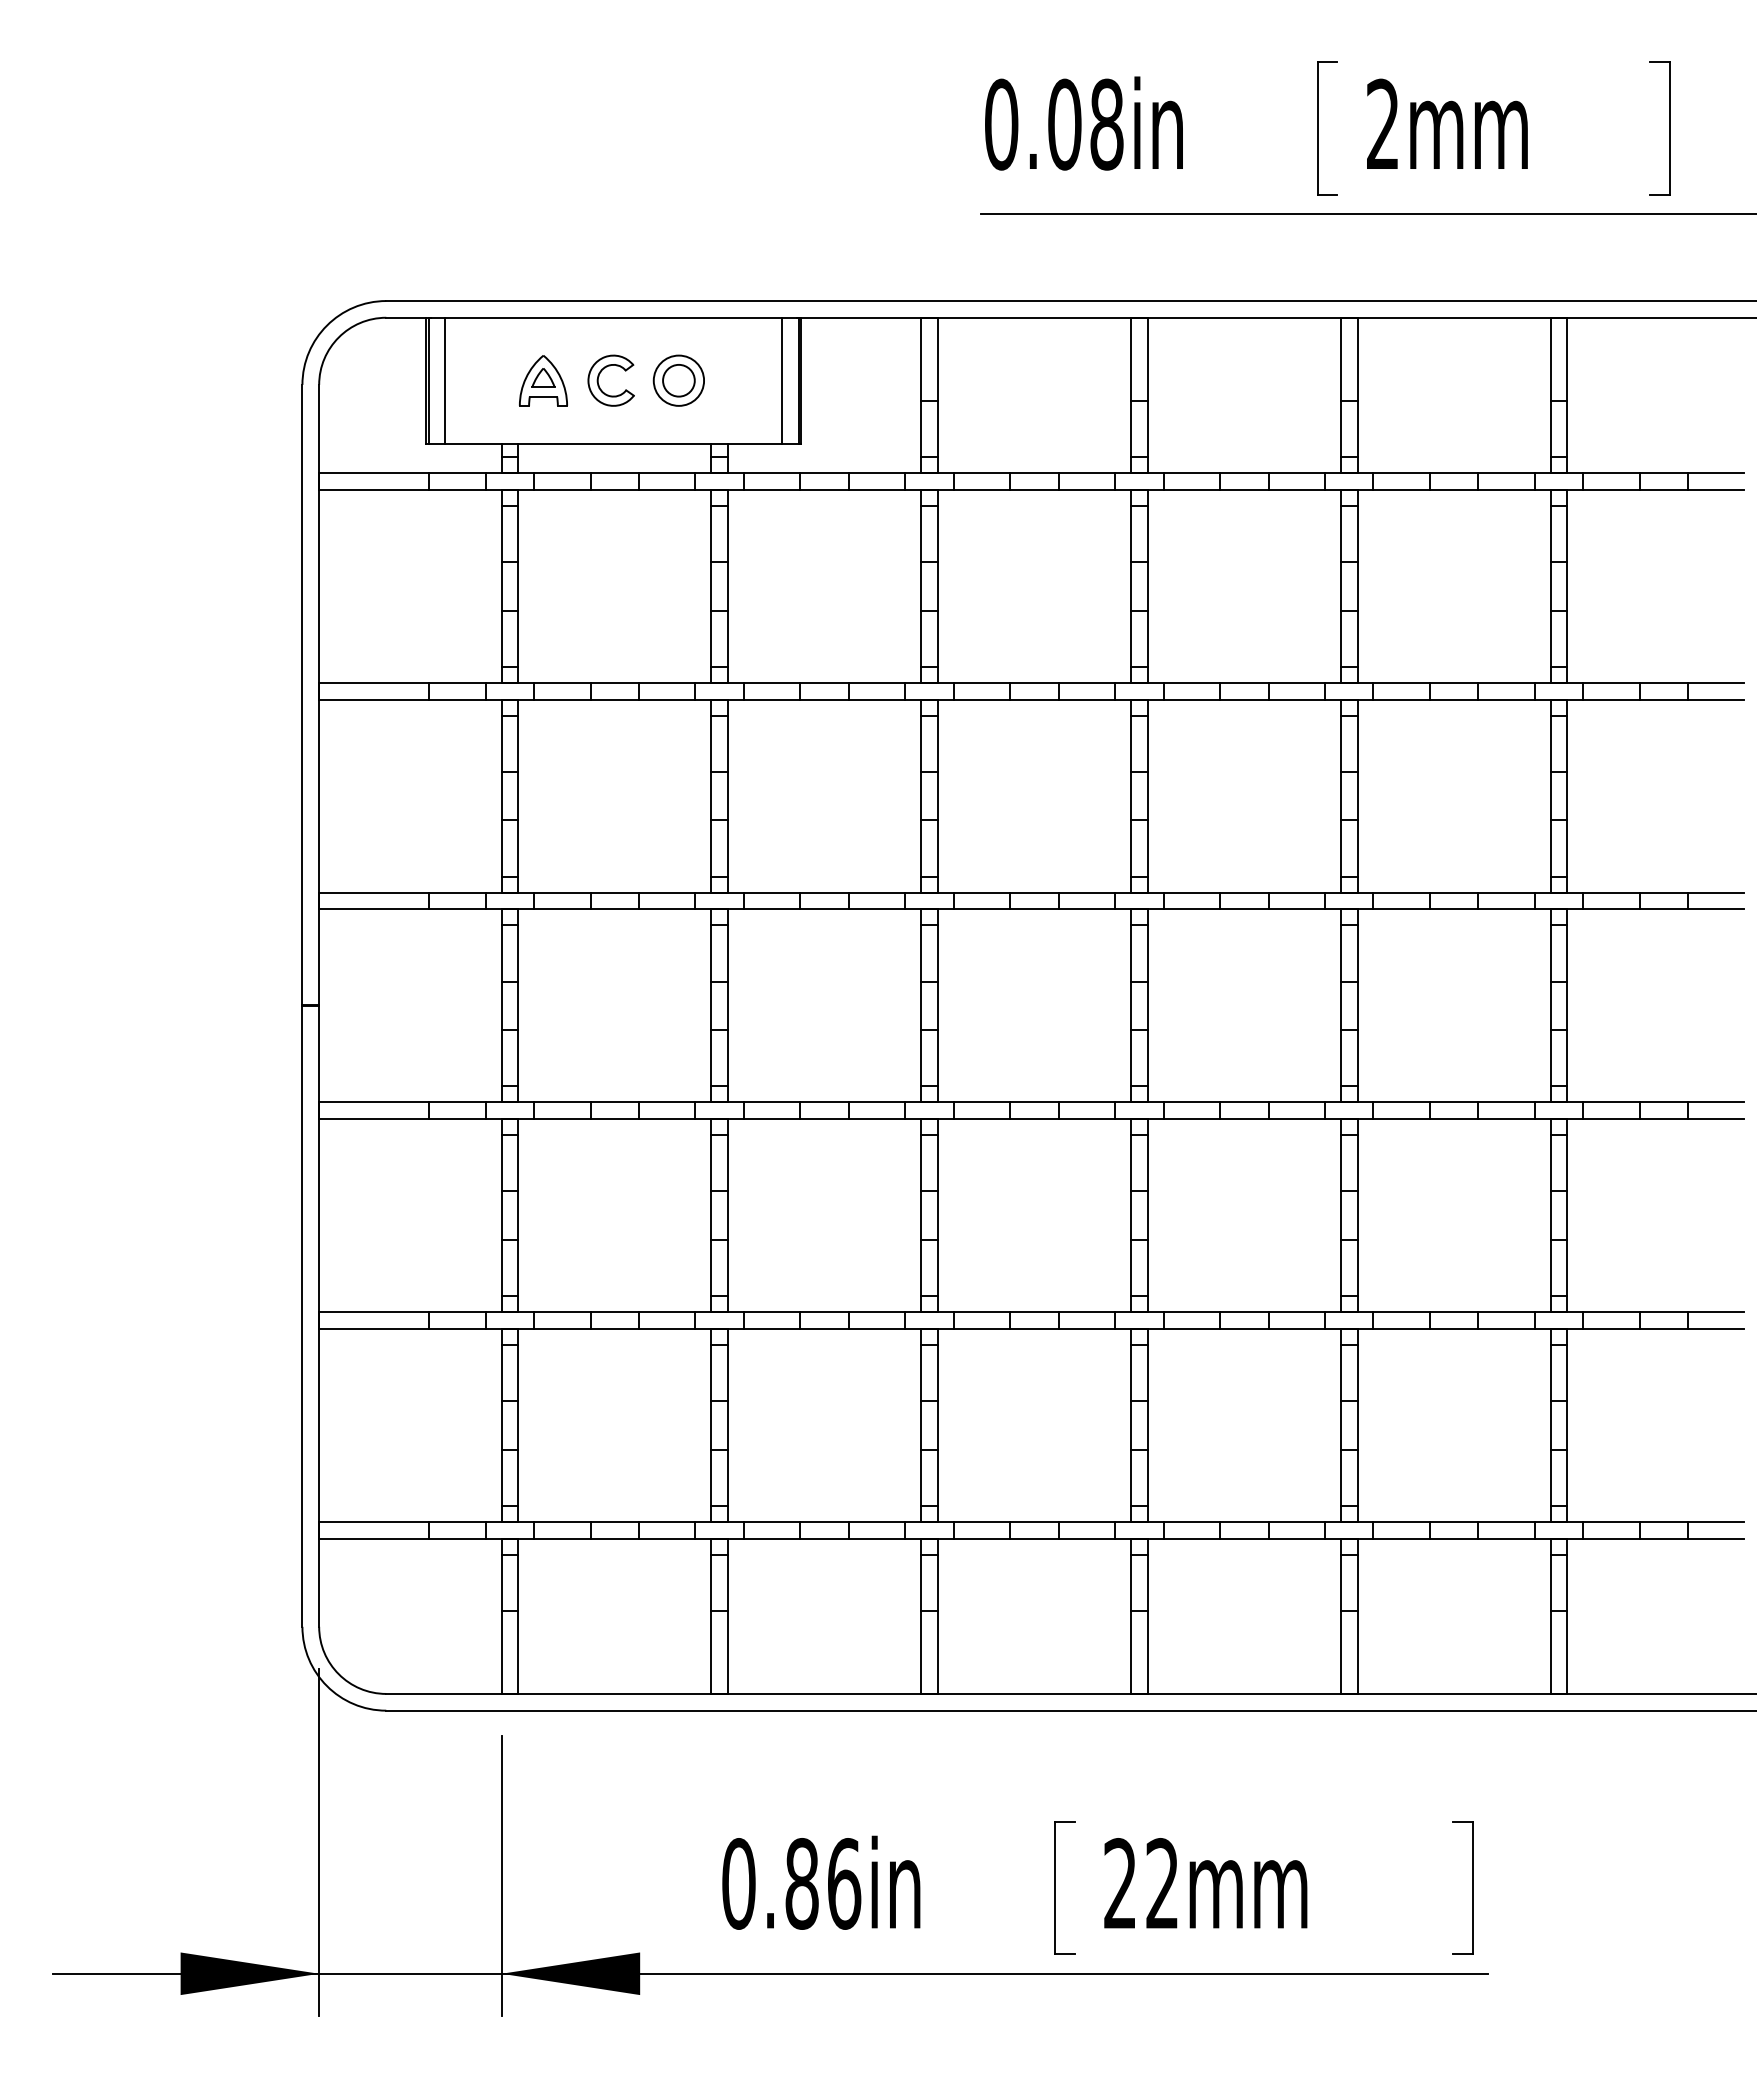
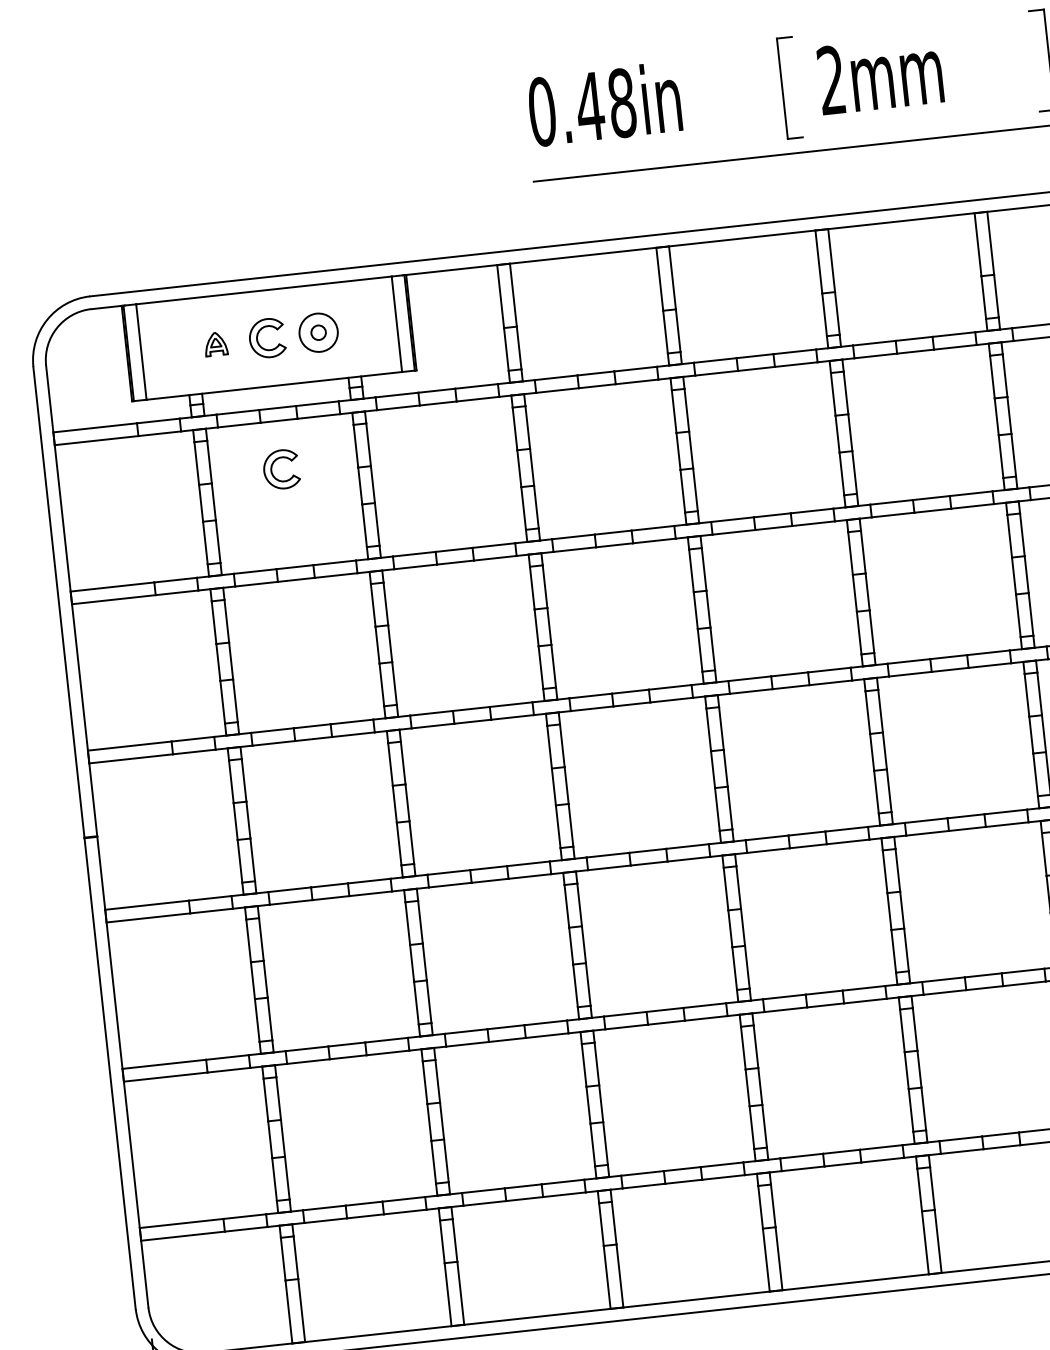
text: (1064, 124) -> (590, 106), 0.08in -> 0.48in
part: (543, 380) -> (215, 343), size x0.6
circle: (678, 380) -> (318, 332), size x0.6
part: (599, 549) -> (272, 467), added

